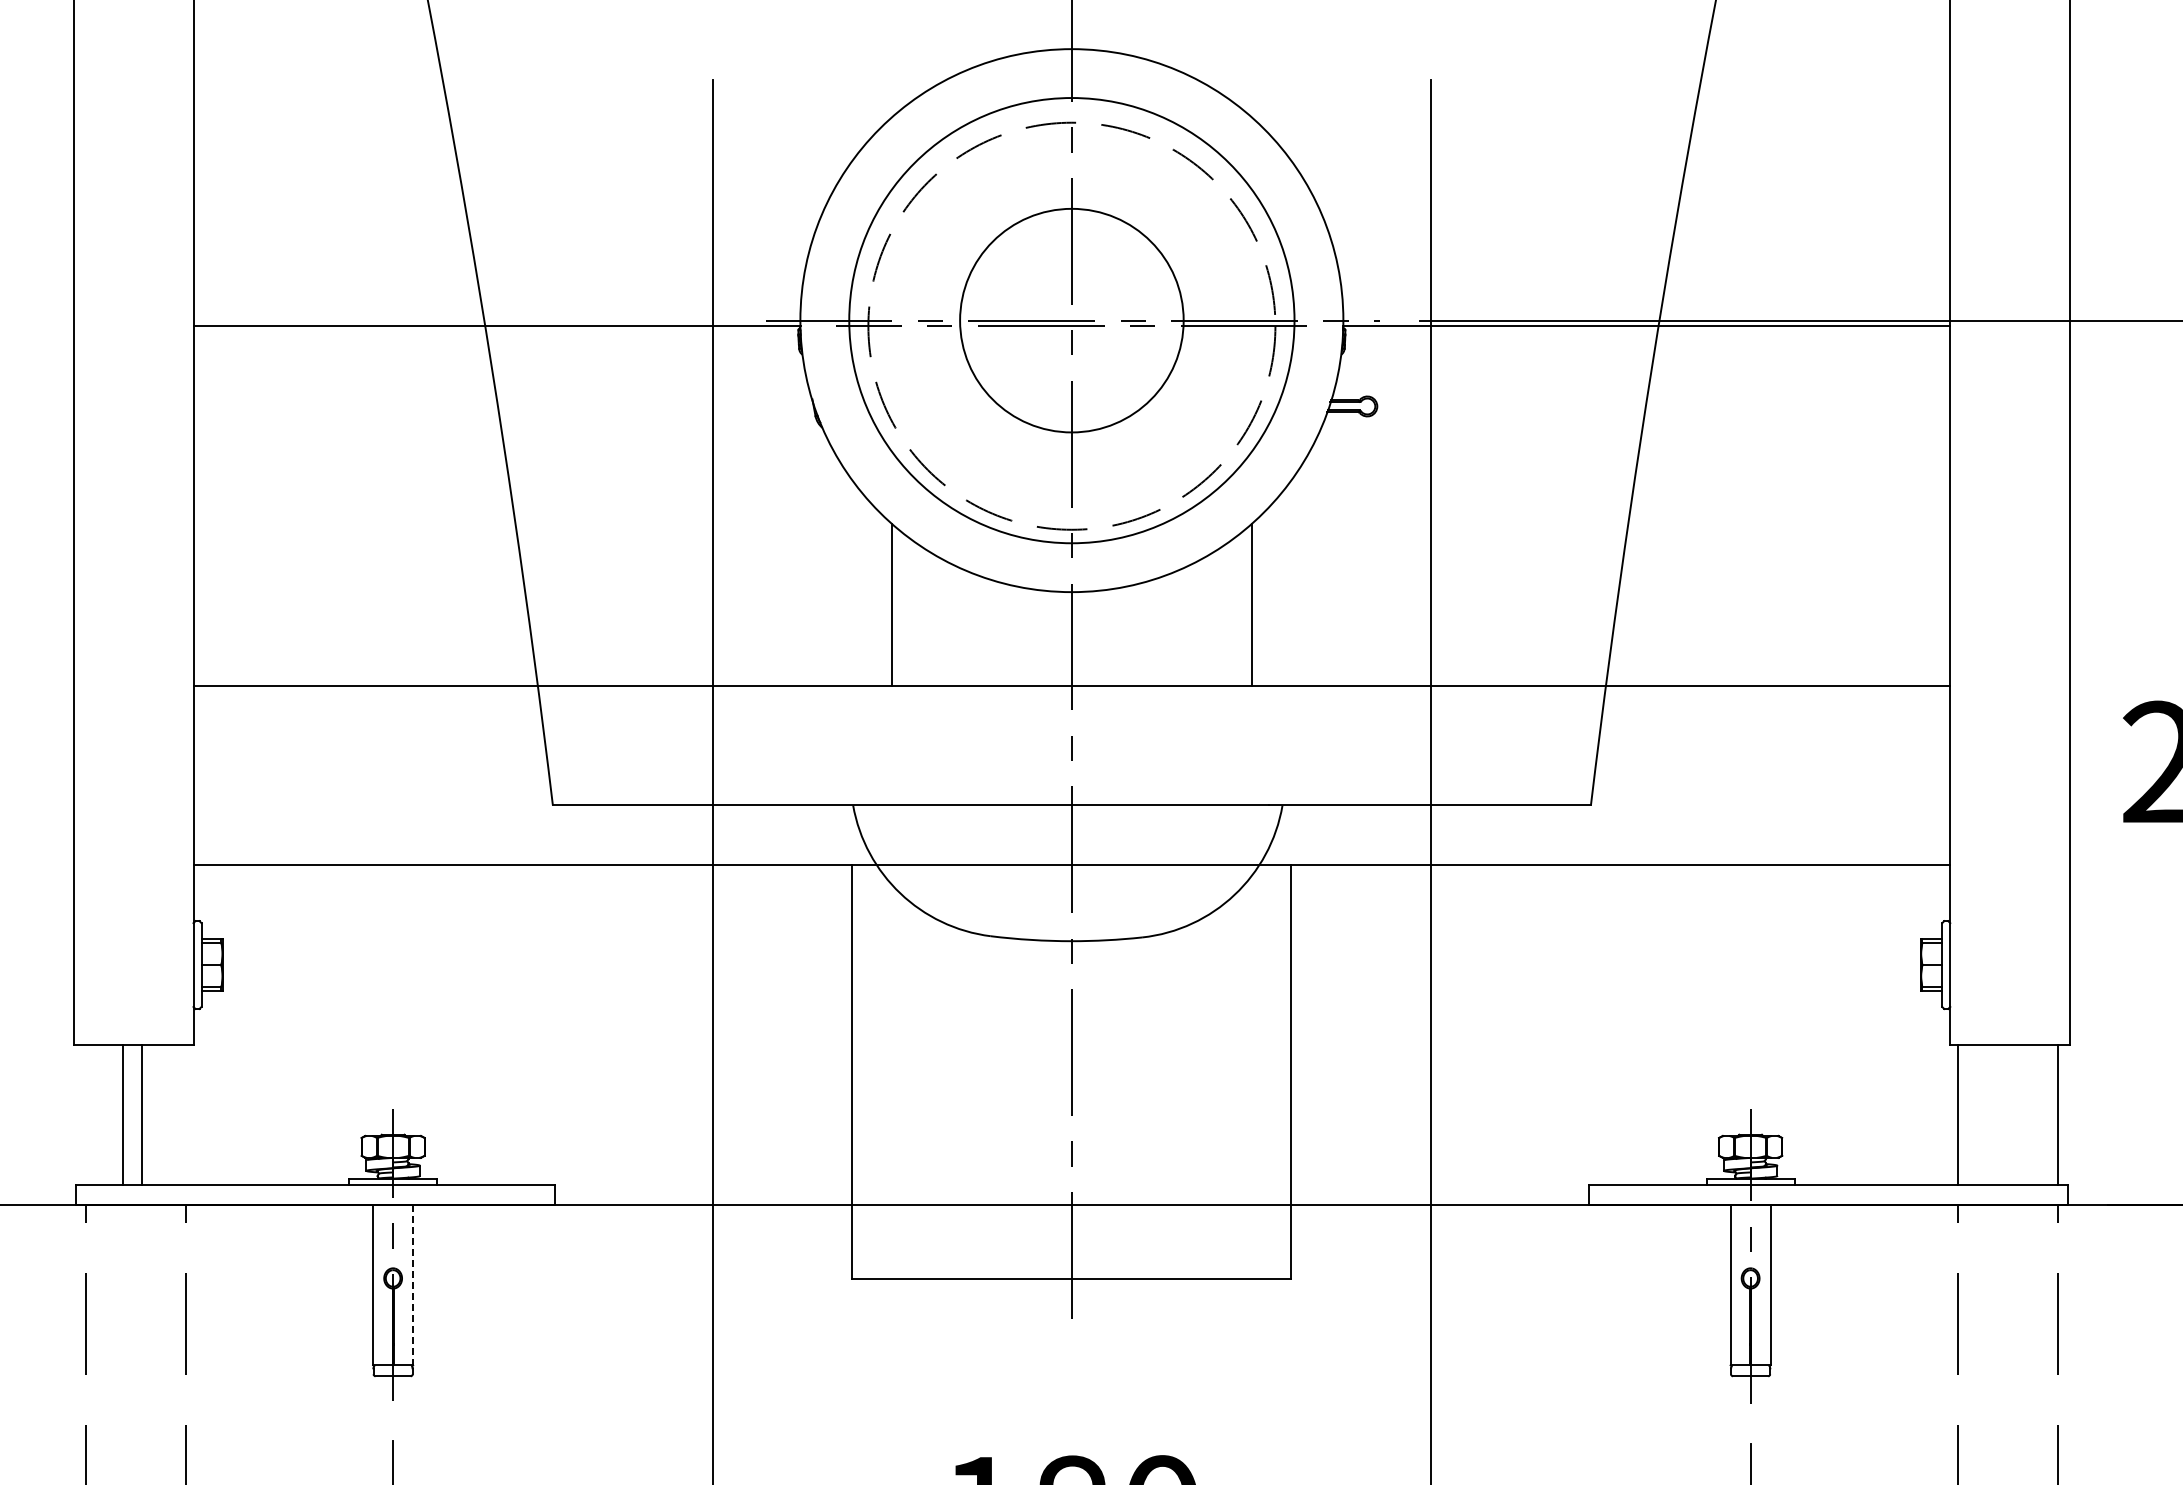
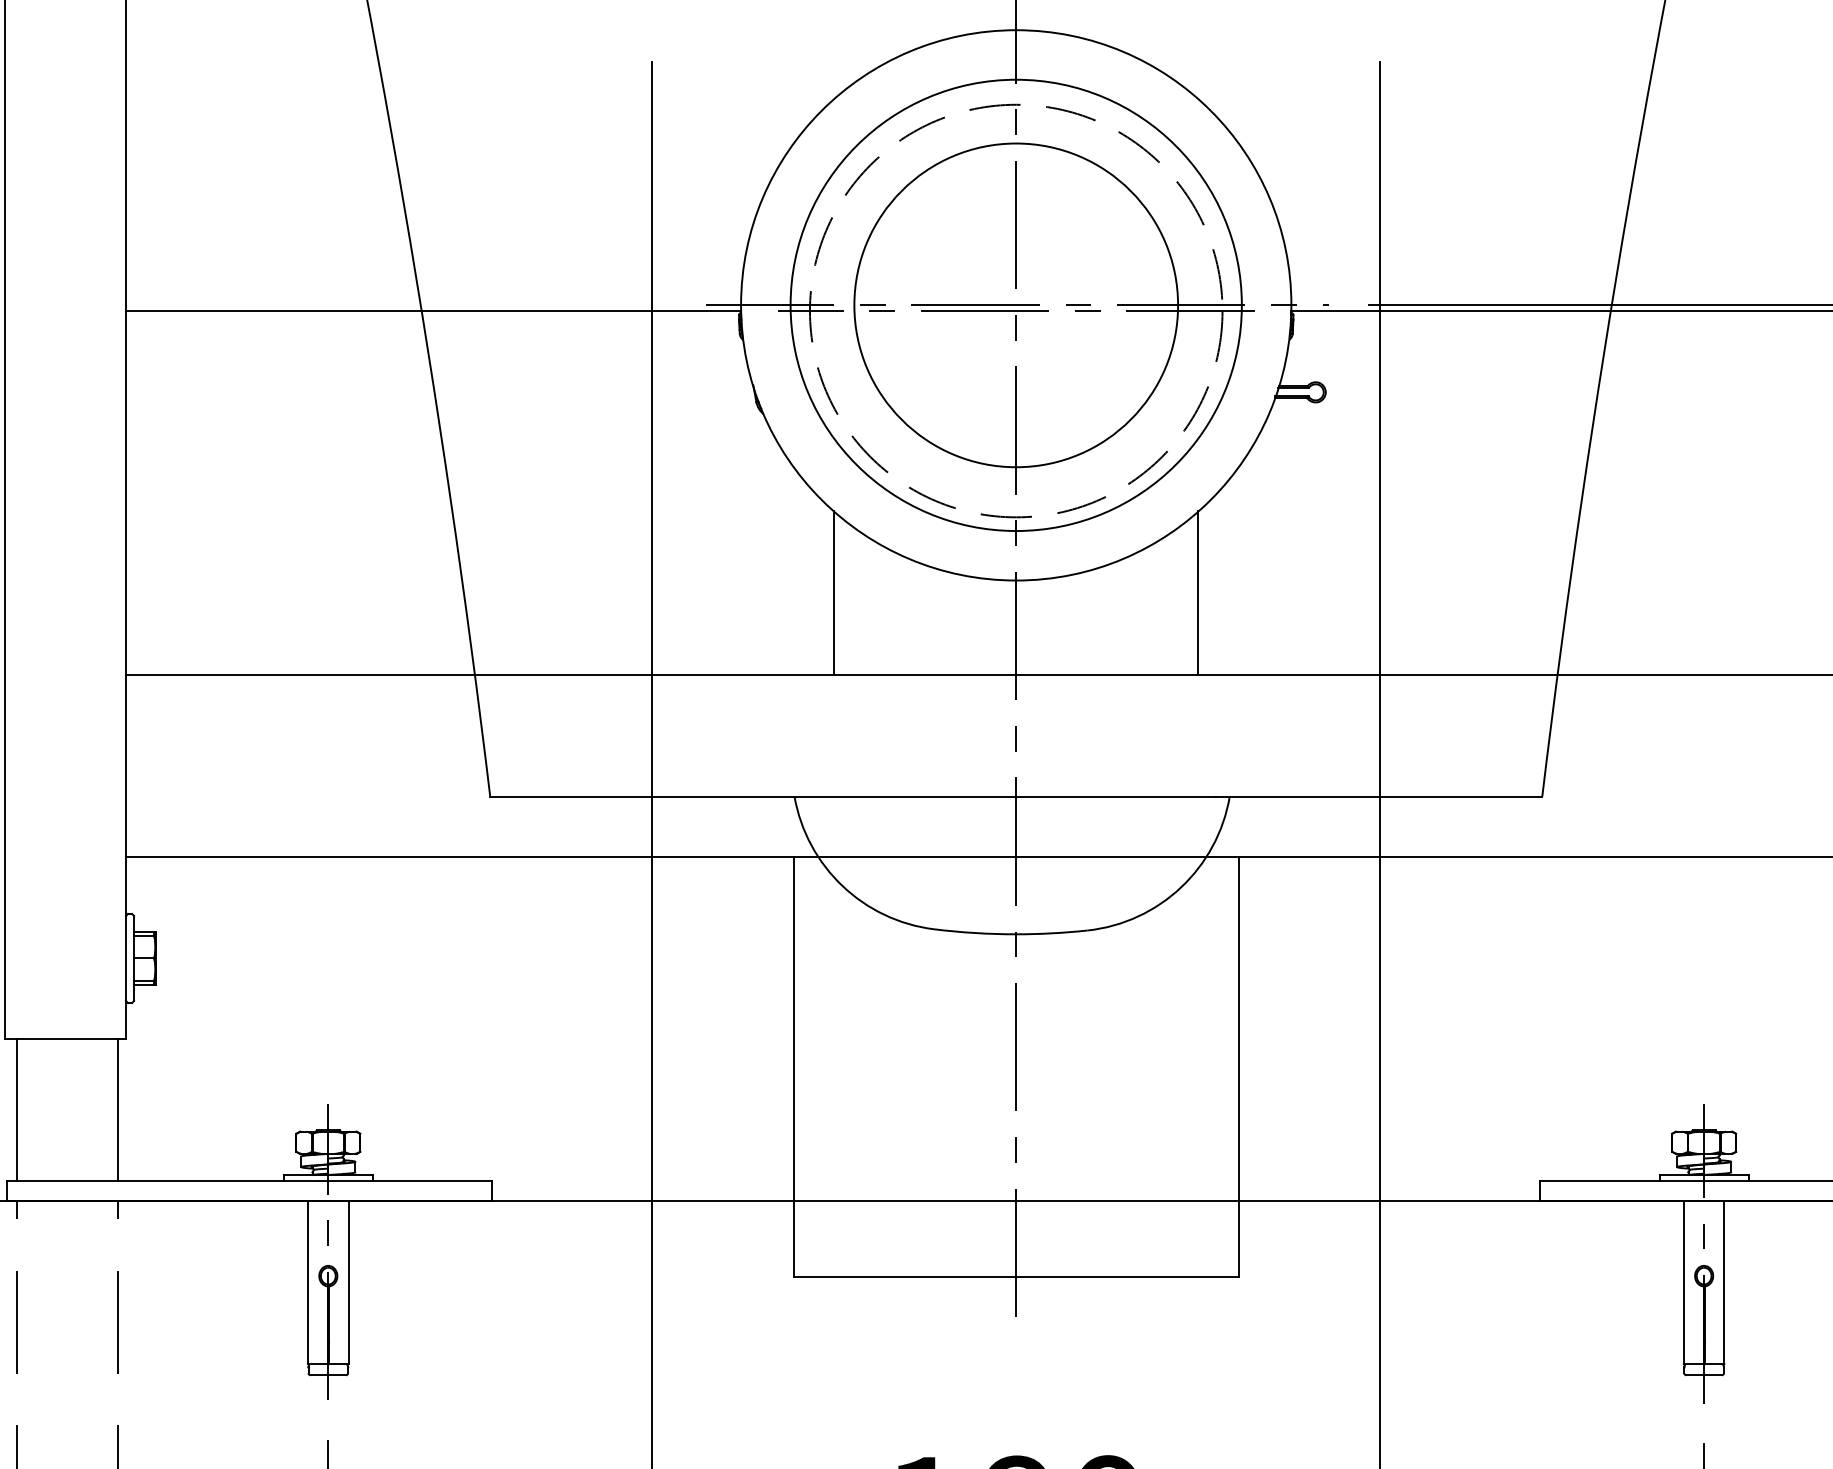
circle: (1071, 320) -> (1015, 305), size x1.43
line: (122, 1114) -> (117, 1109), moved
line: (141, 1114) -> (16, 1109), moved
line: (413, 1285) -> (348, 1283), dashed -> solid

